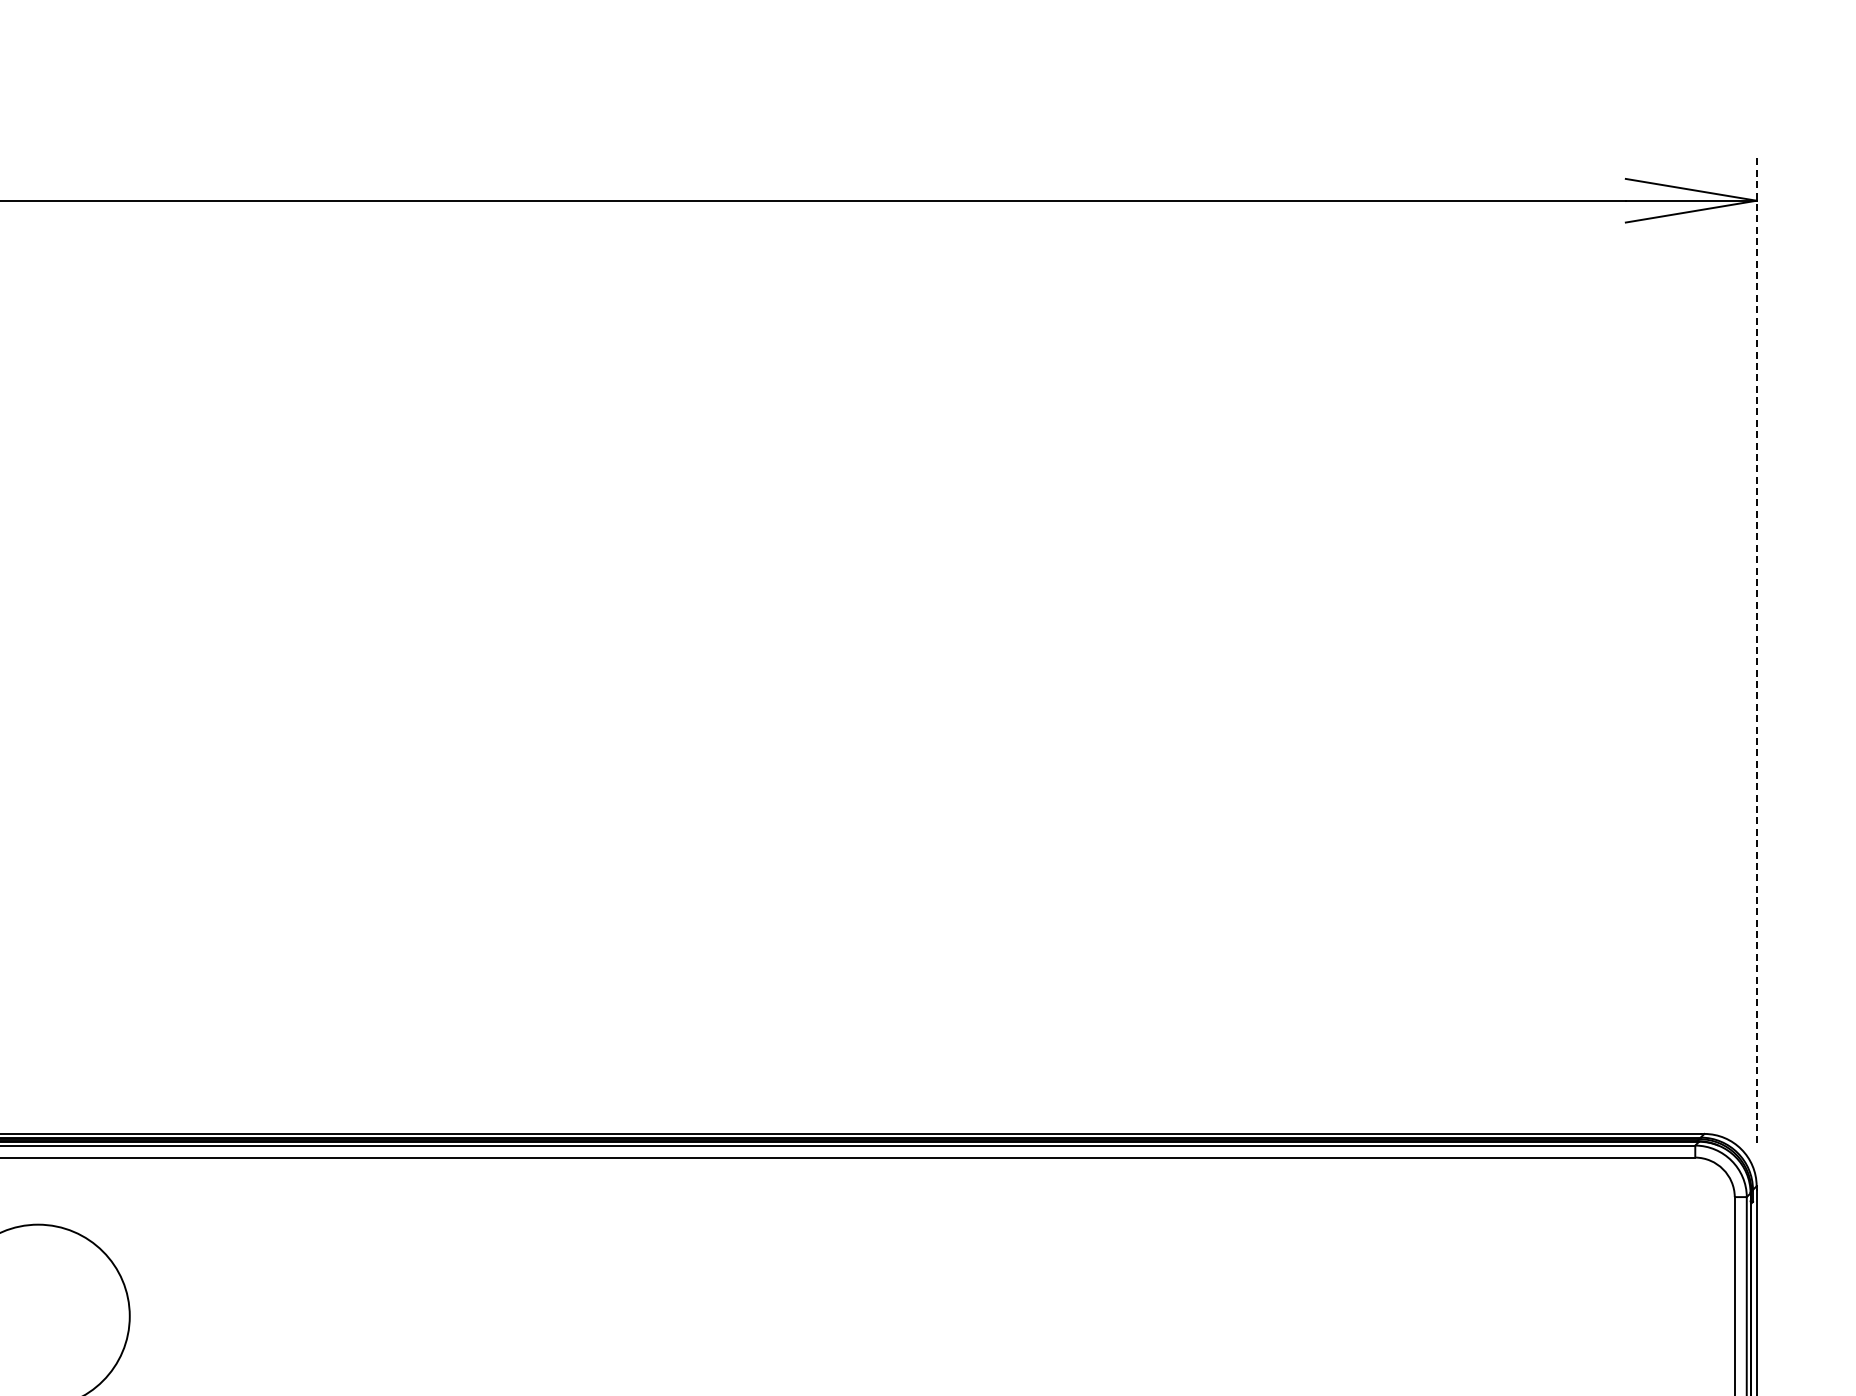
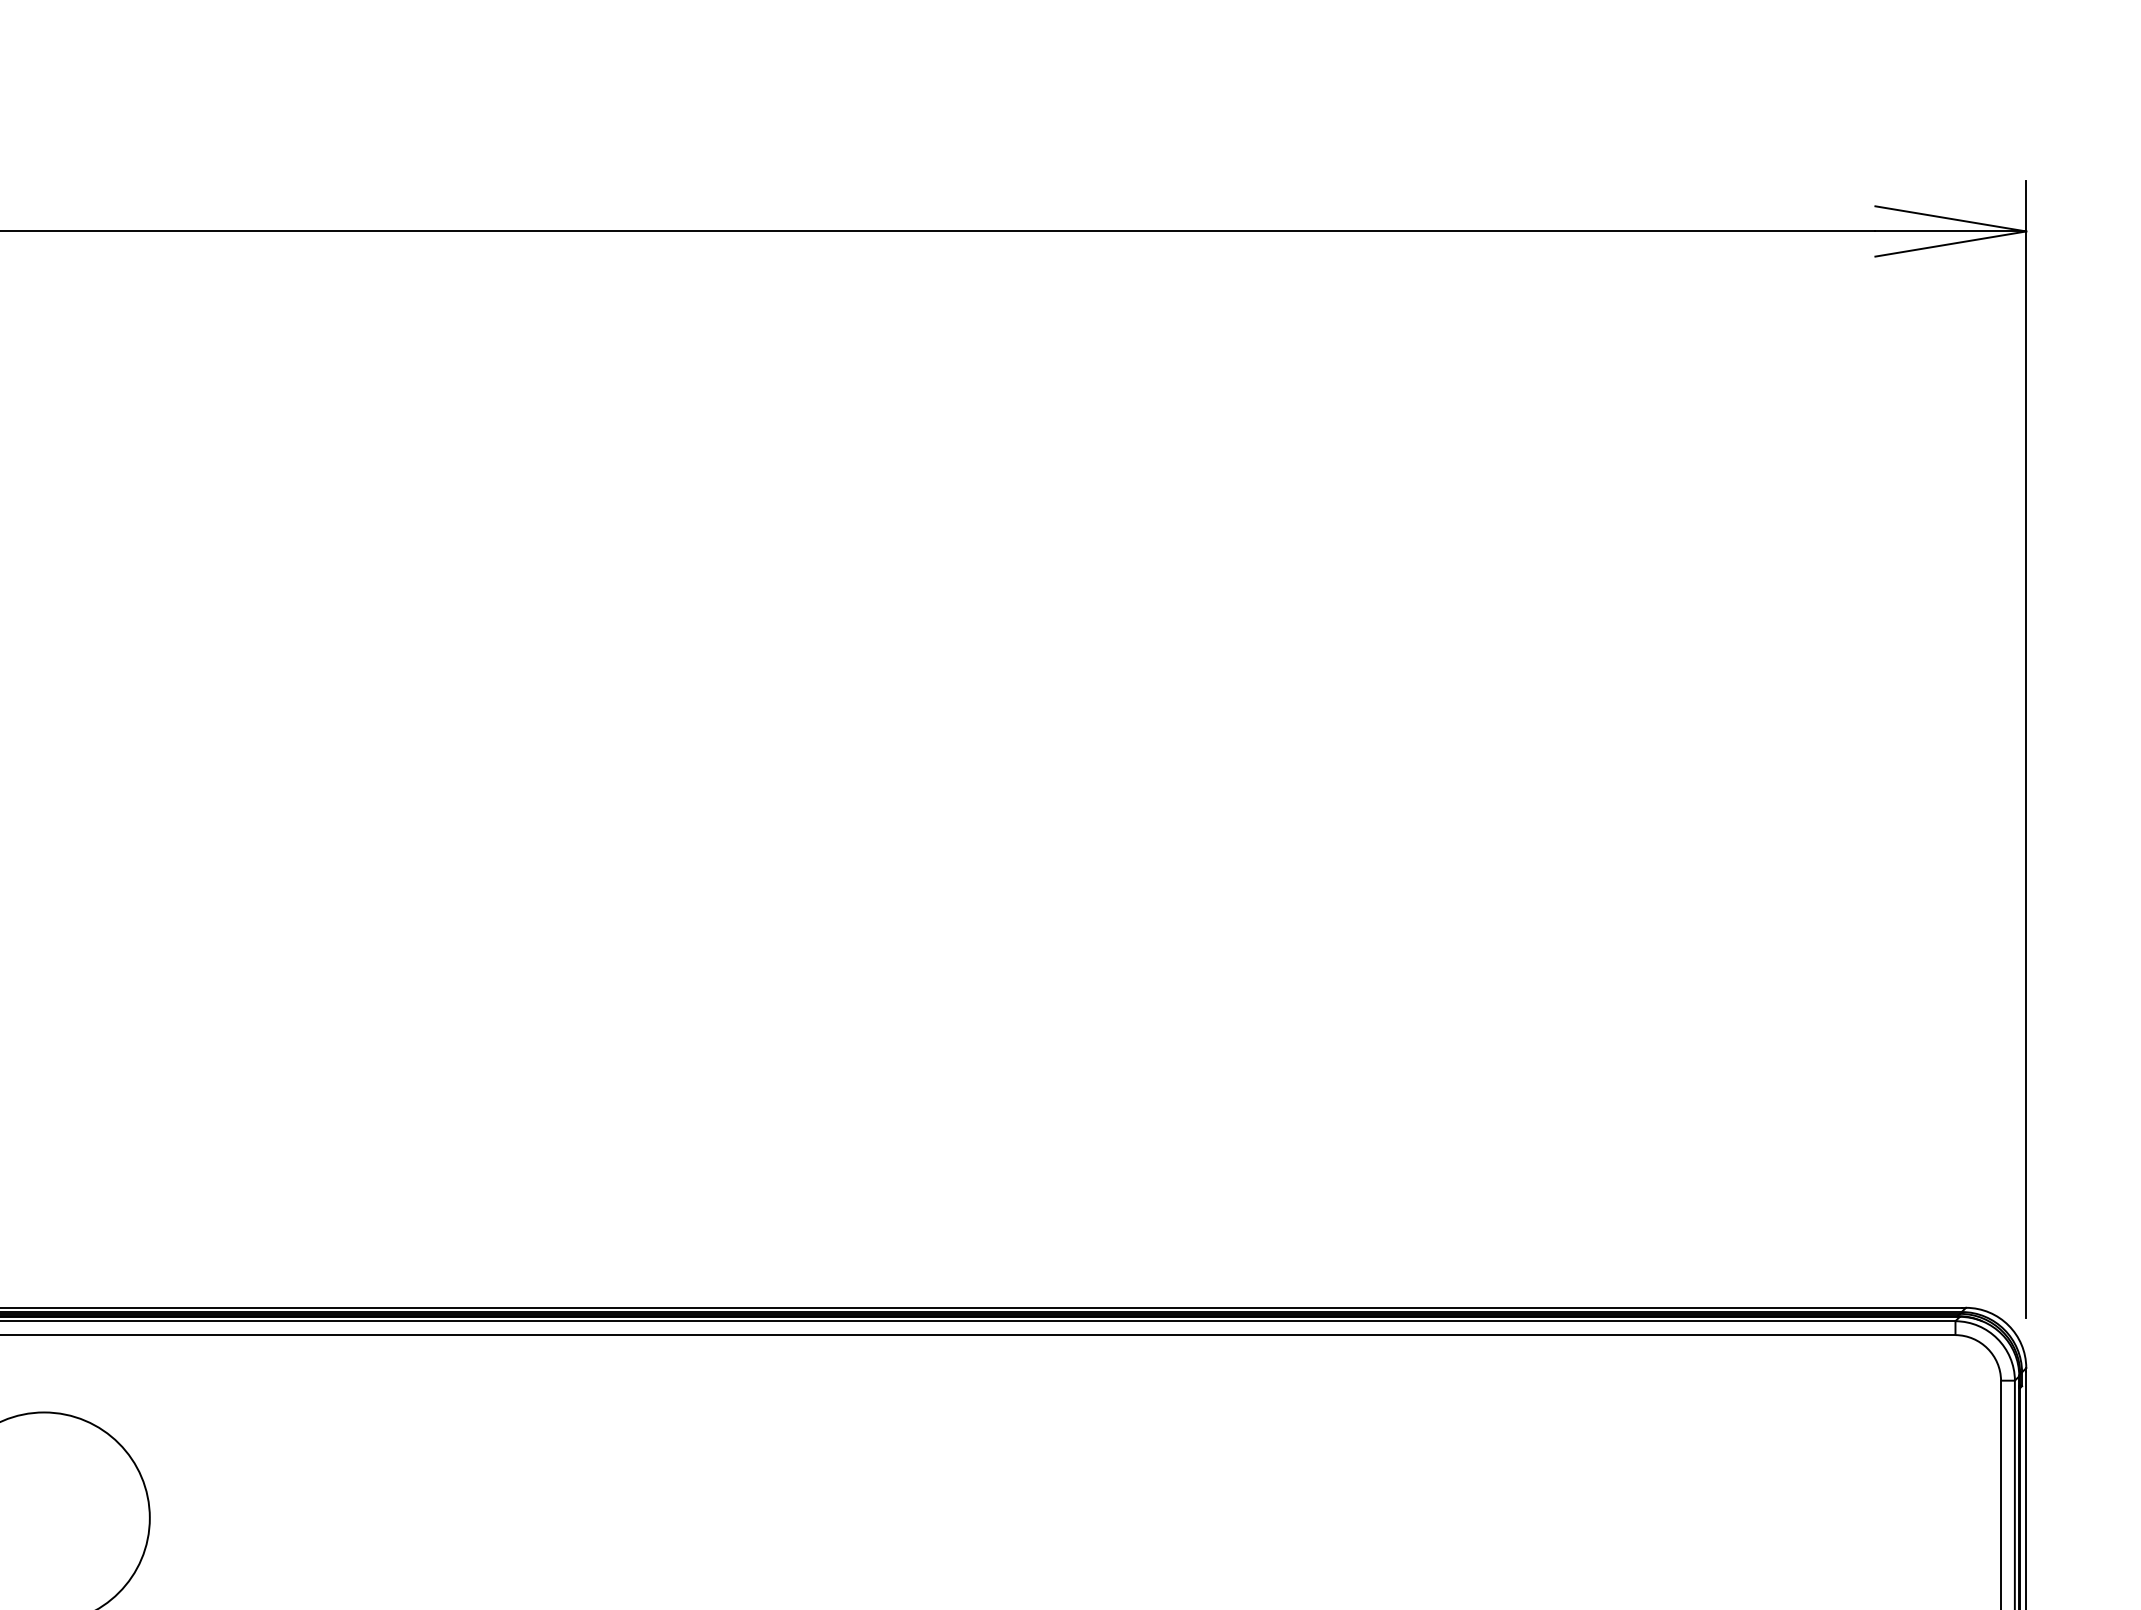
line: (1756, 649) -> (2026, 749), dashed -> solid

